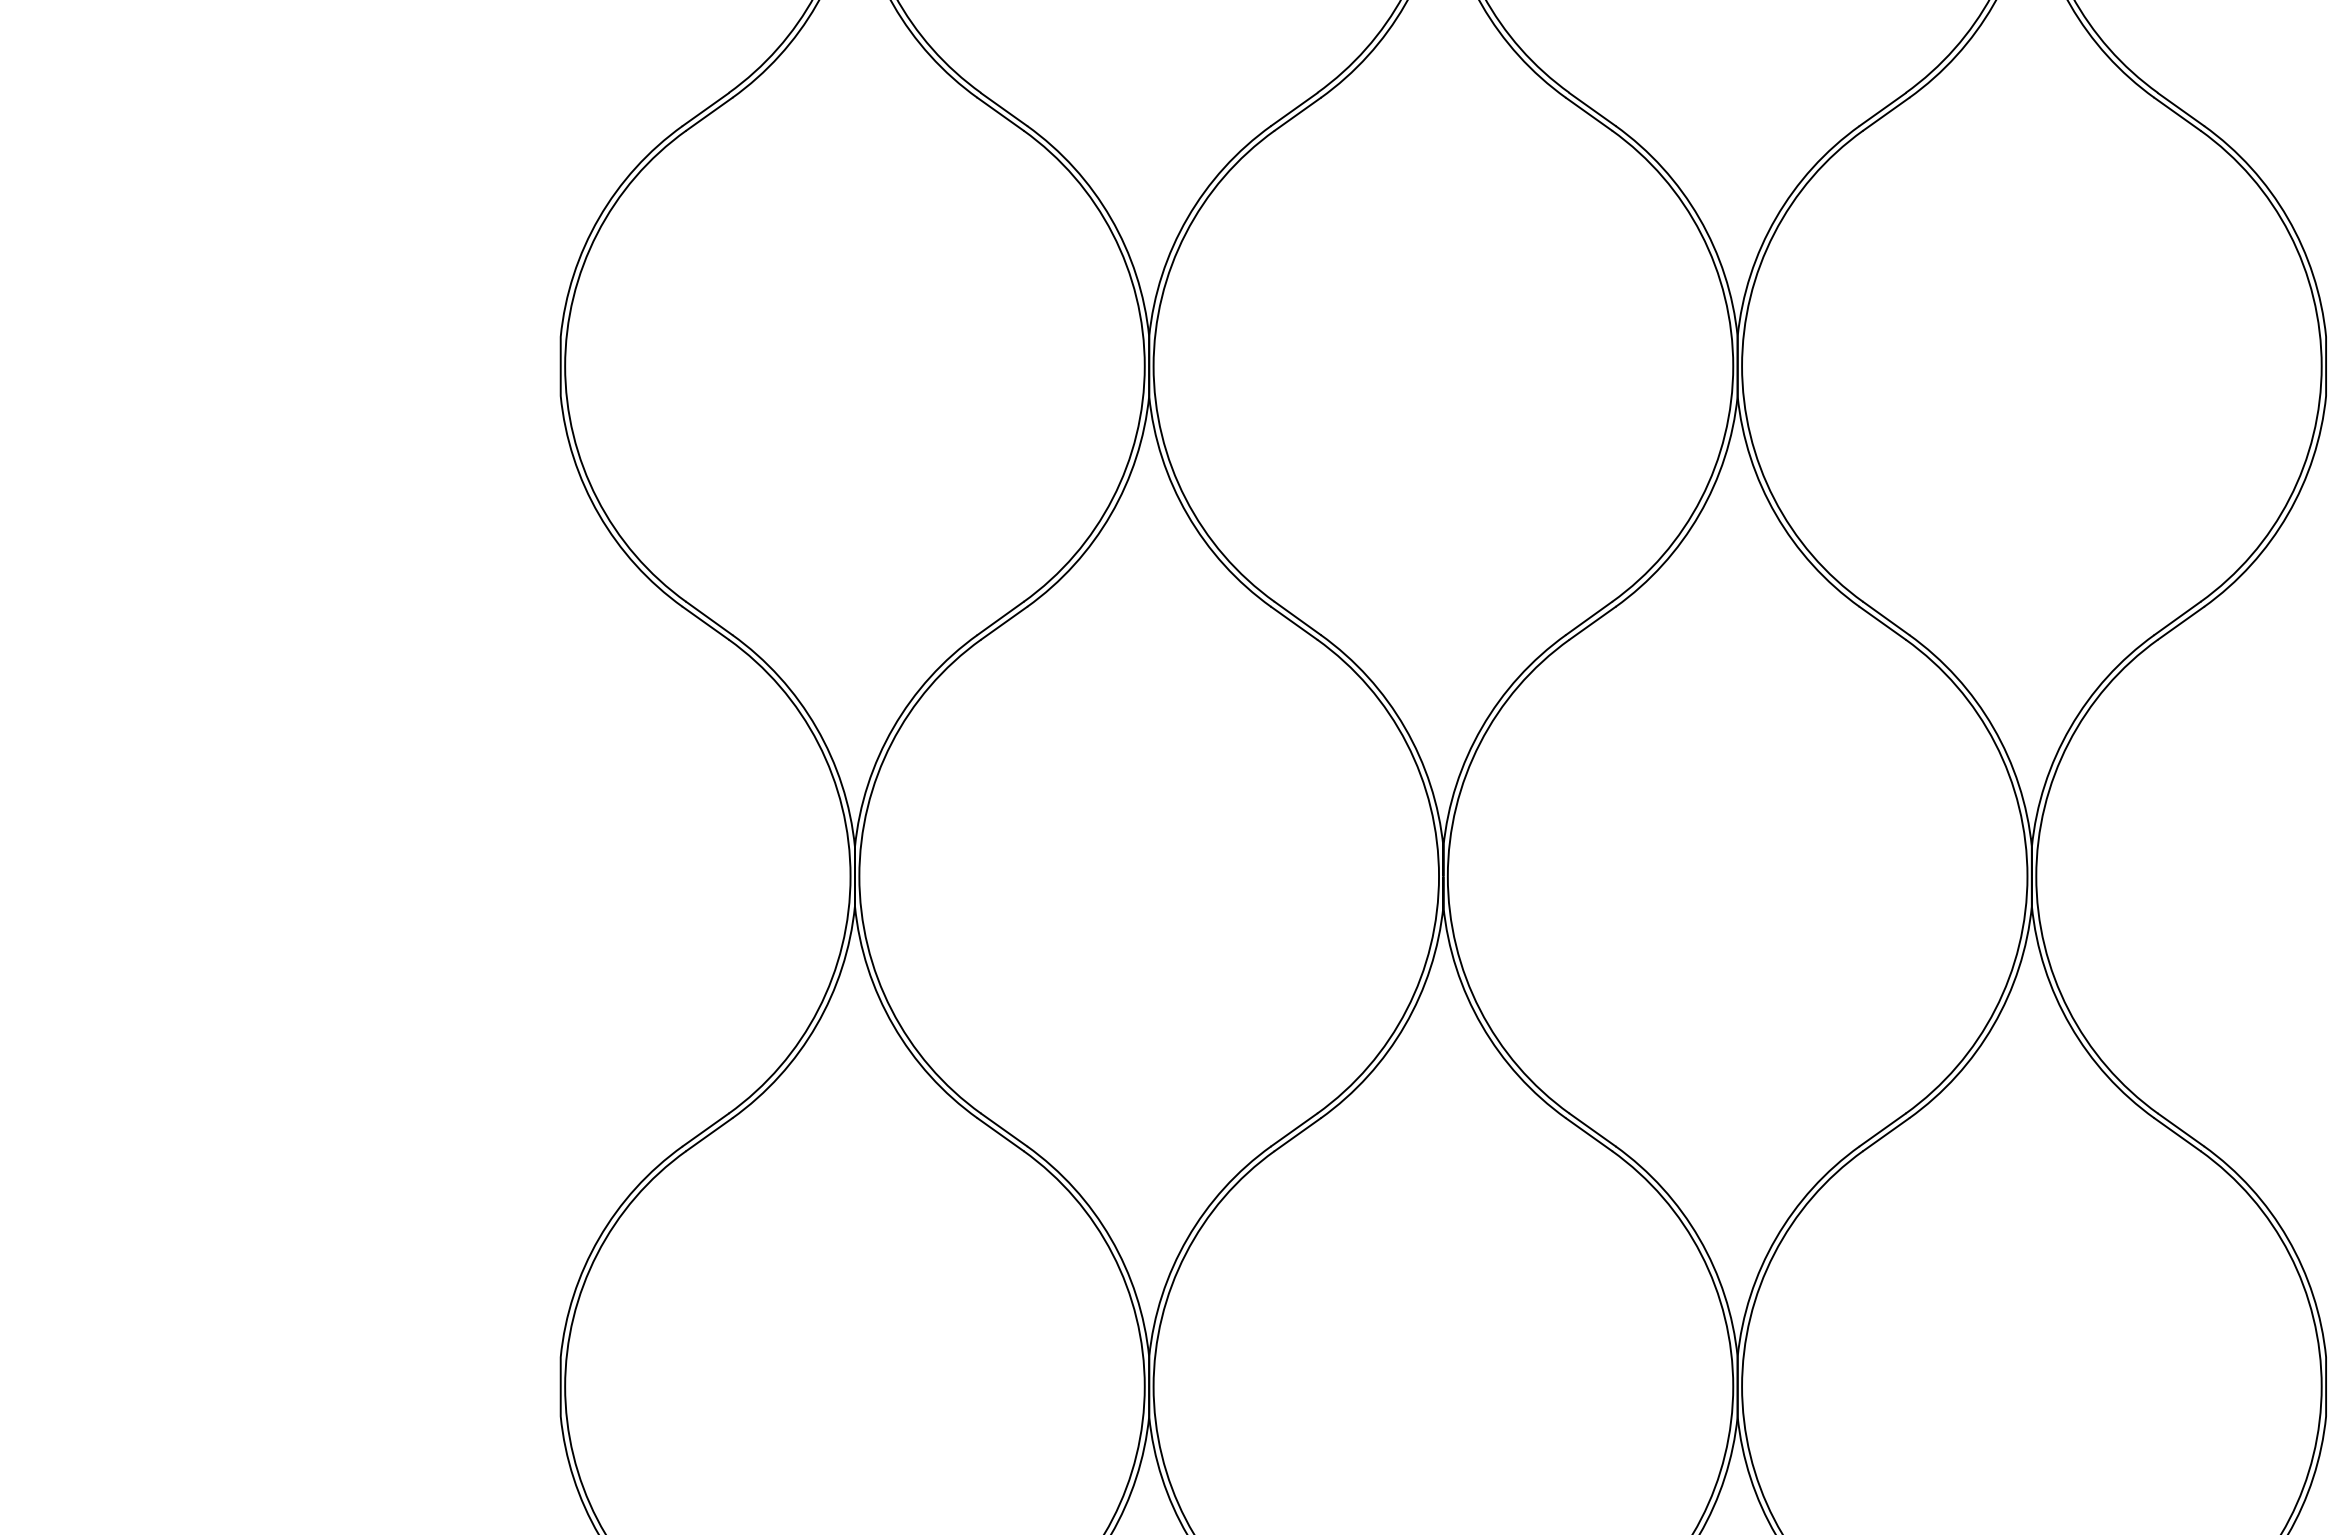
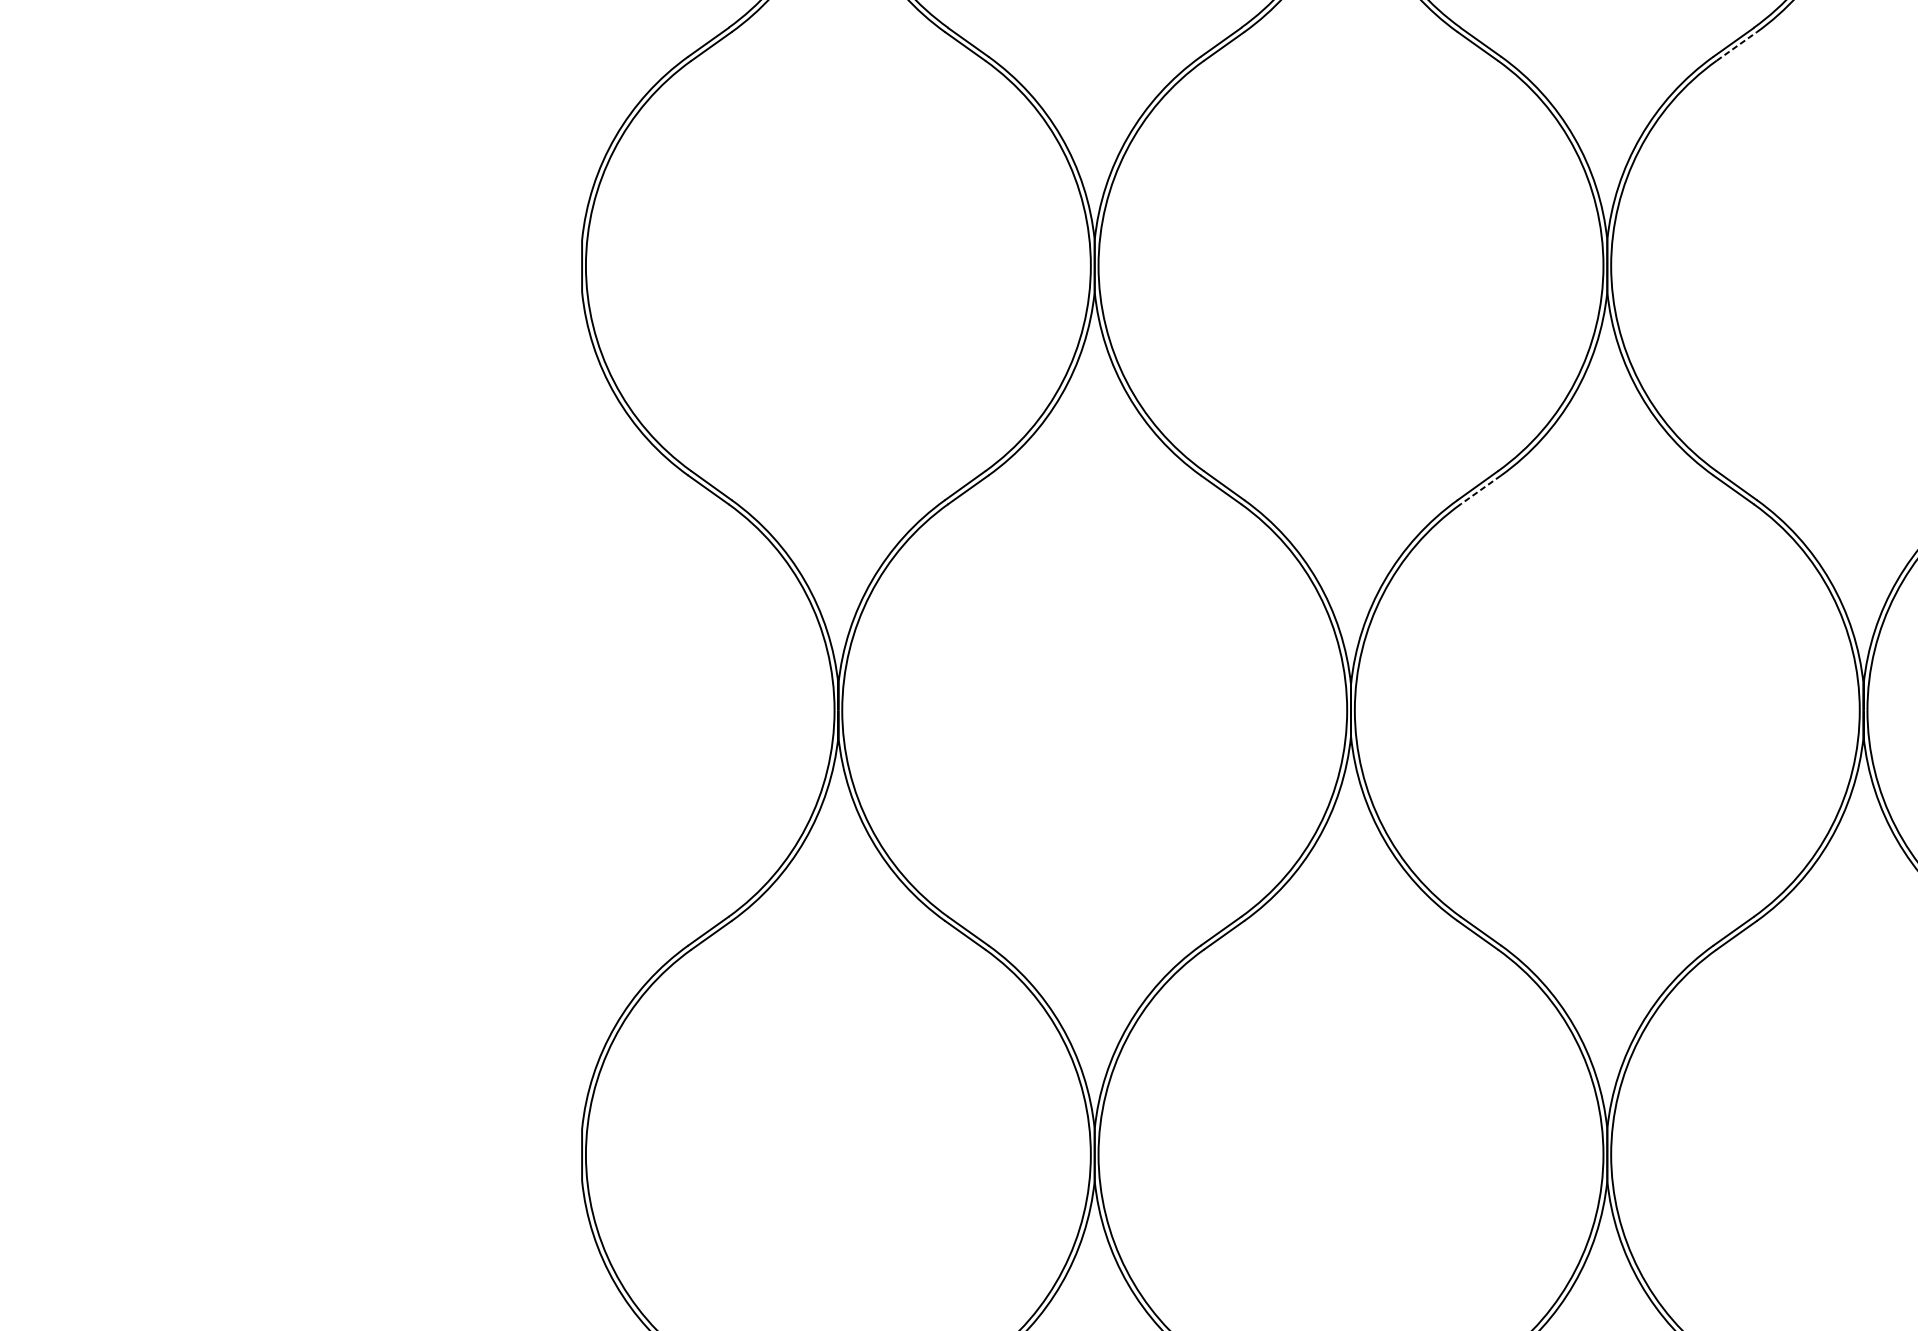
line: (1886, 113) -> (1736, 45), solid -> dashed
line: (1592, 623) -> (1480, 490), solid -> dashed

